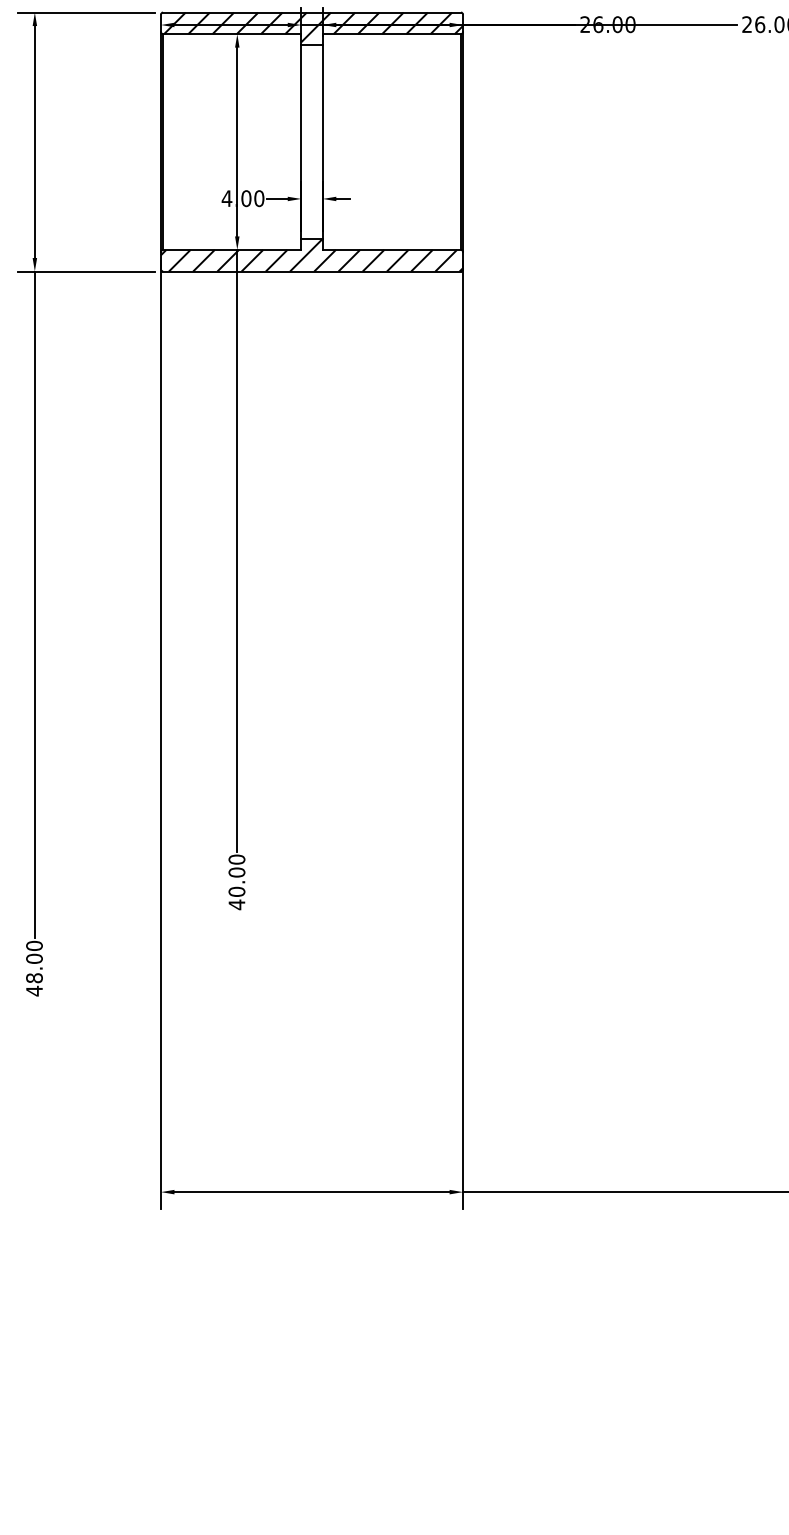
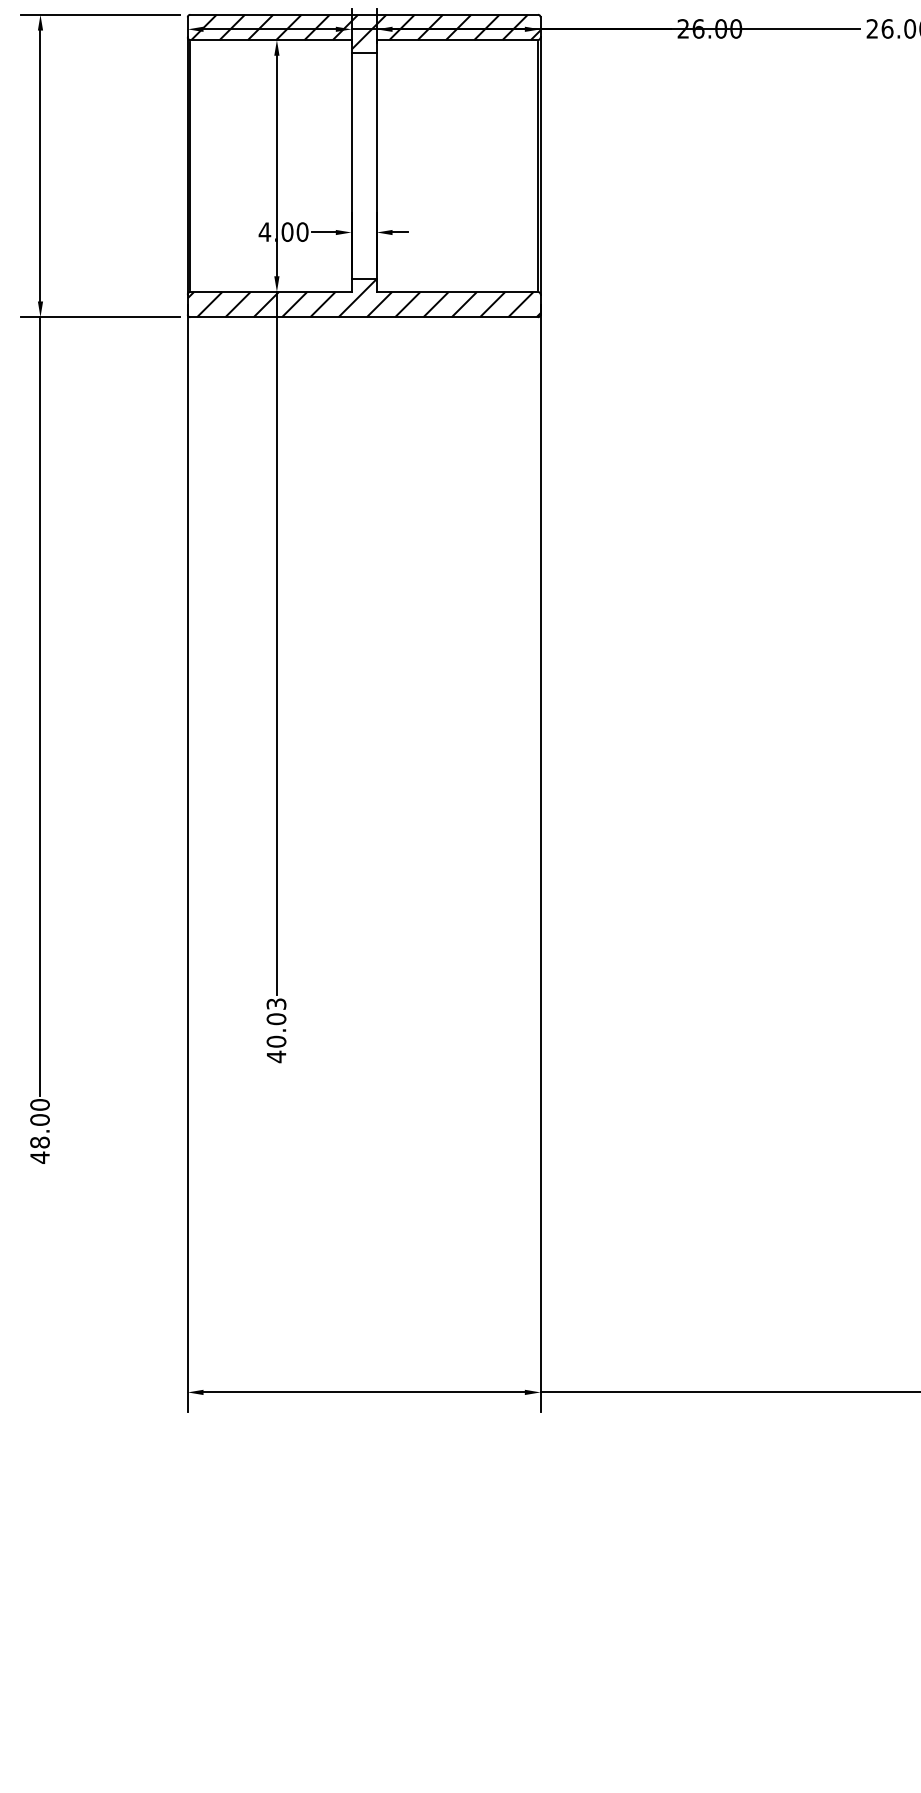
text: (236, 859) -> (275, 1003), 40.00 -> 40.03

